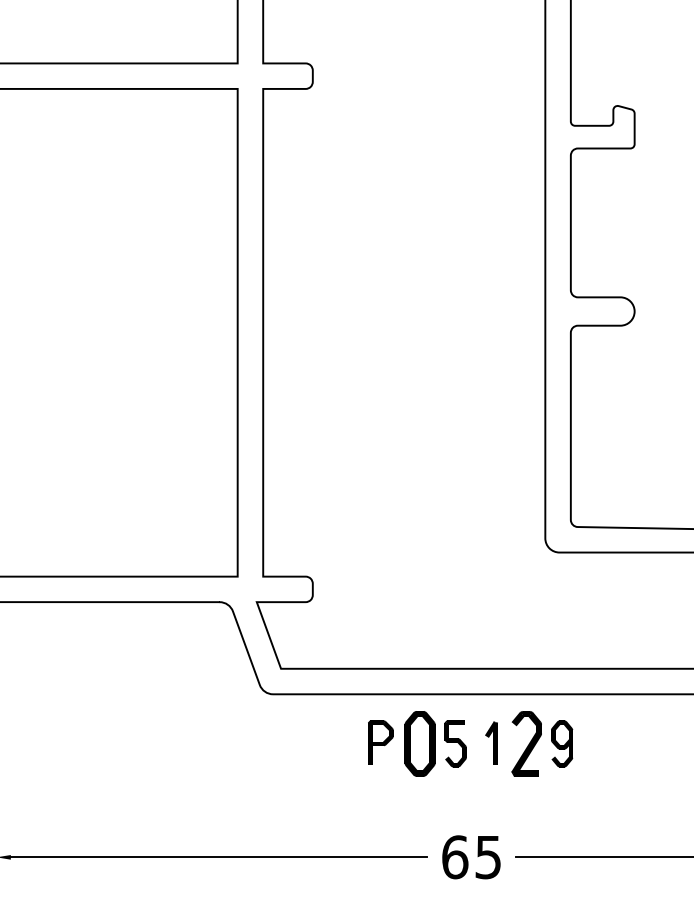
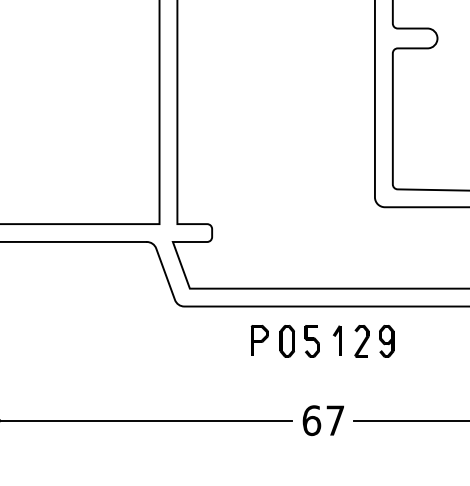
part: (420, 743) -> (287, 340), size x0.71
part: (526, 743) -> (361, 340), size x0.71
text: (488, 857) -> (335, 420), 65 -> 67

